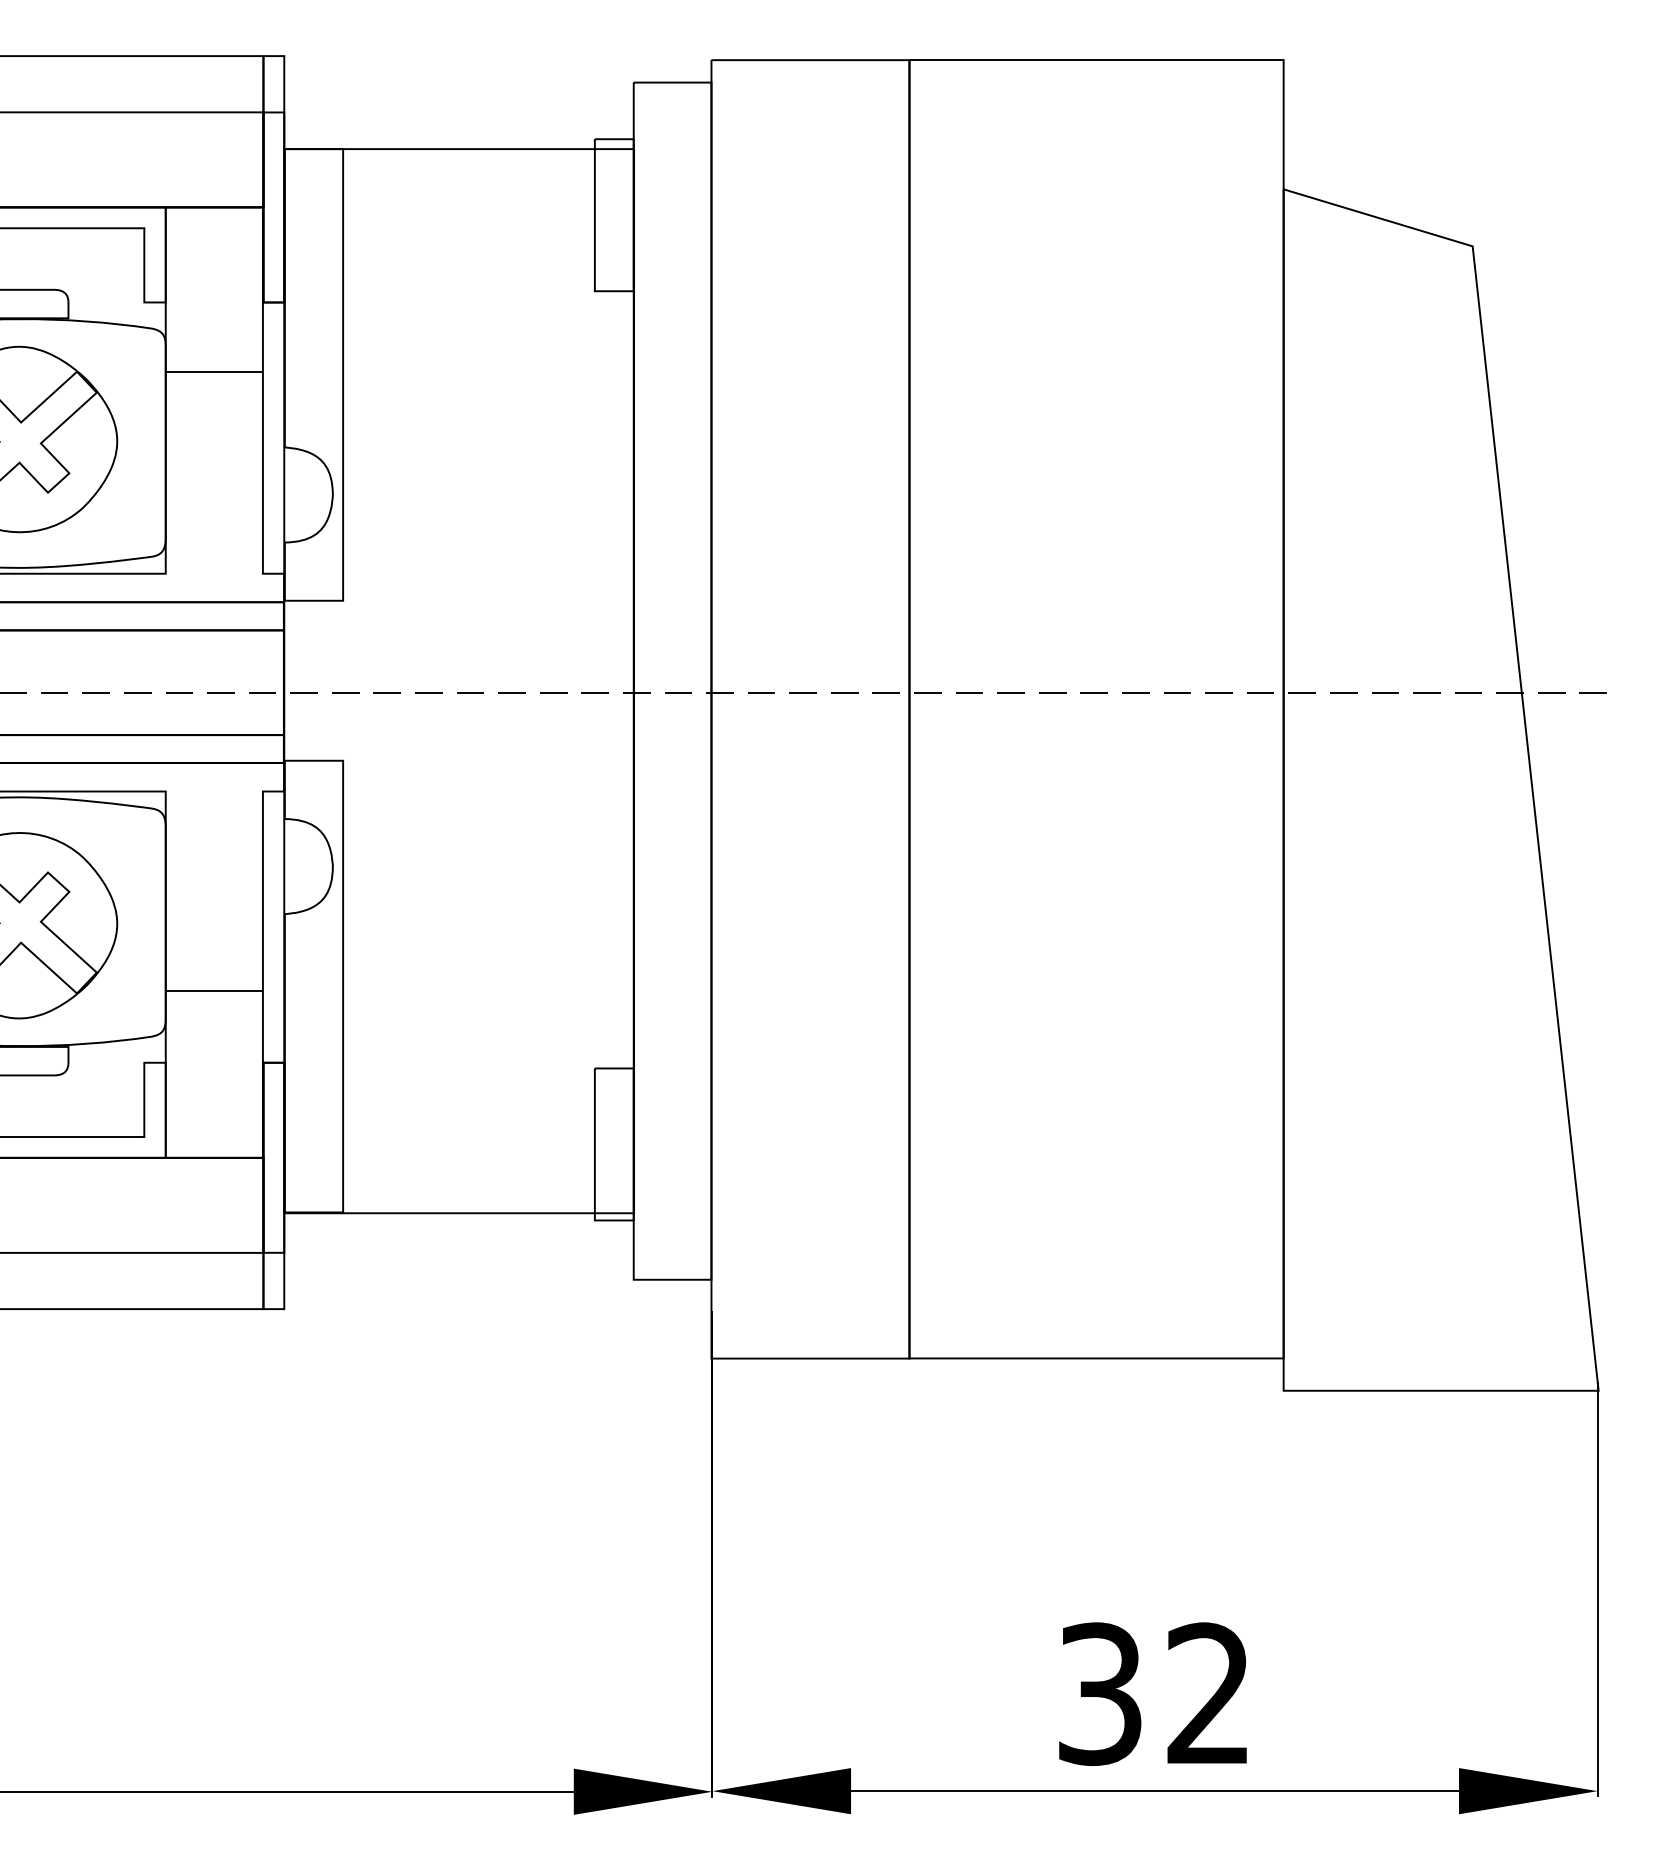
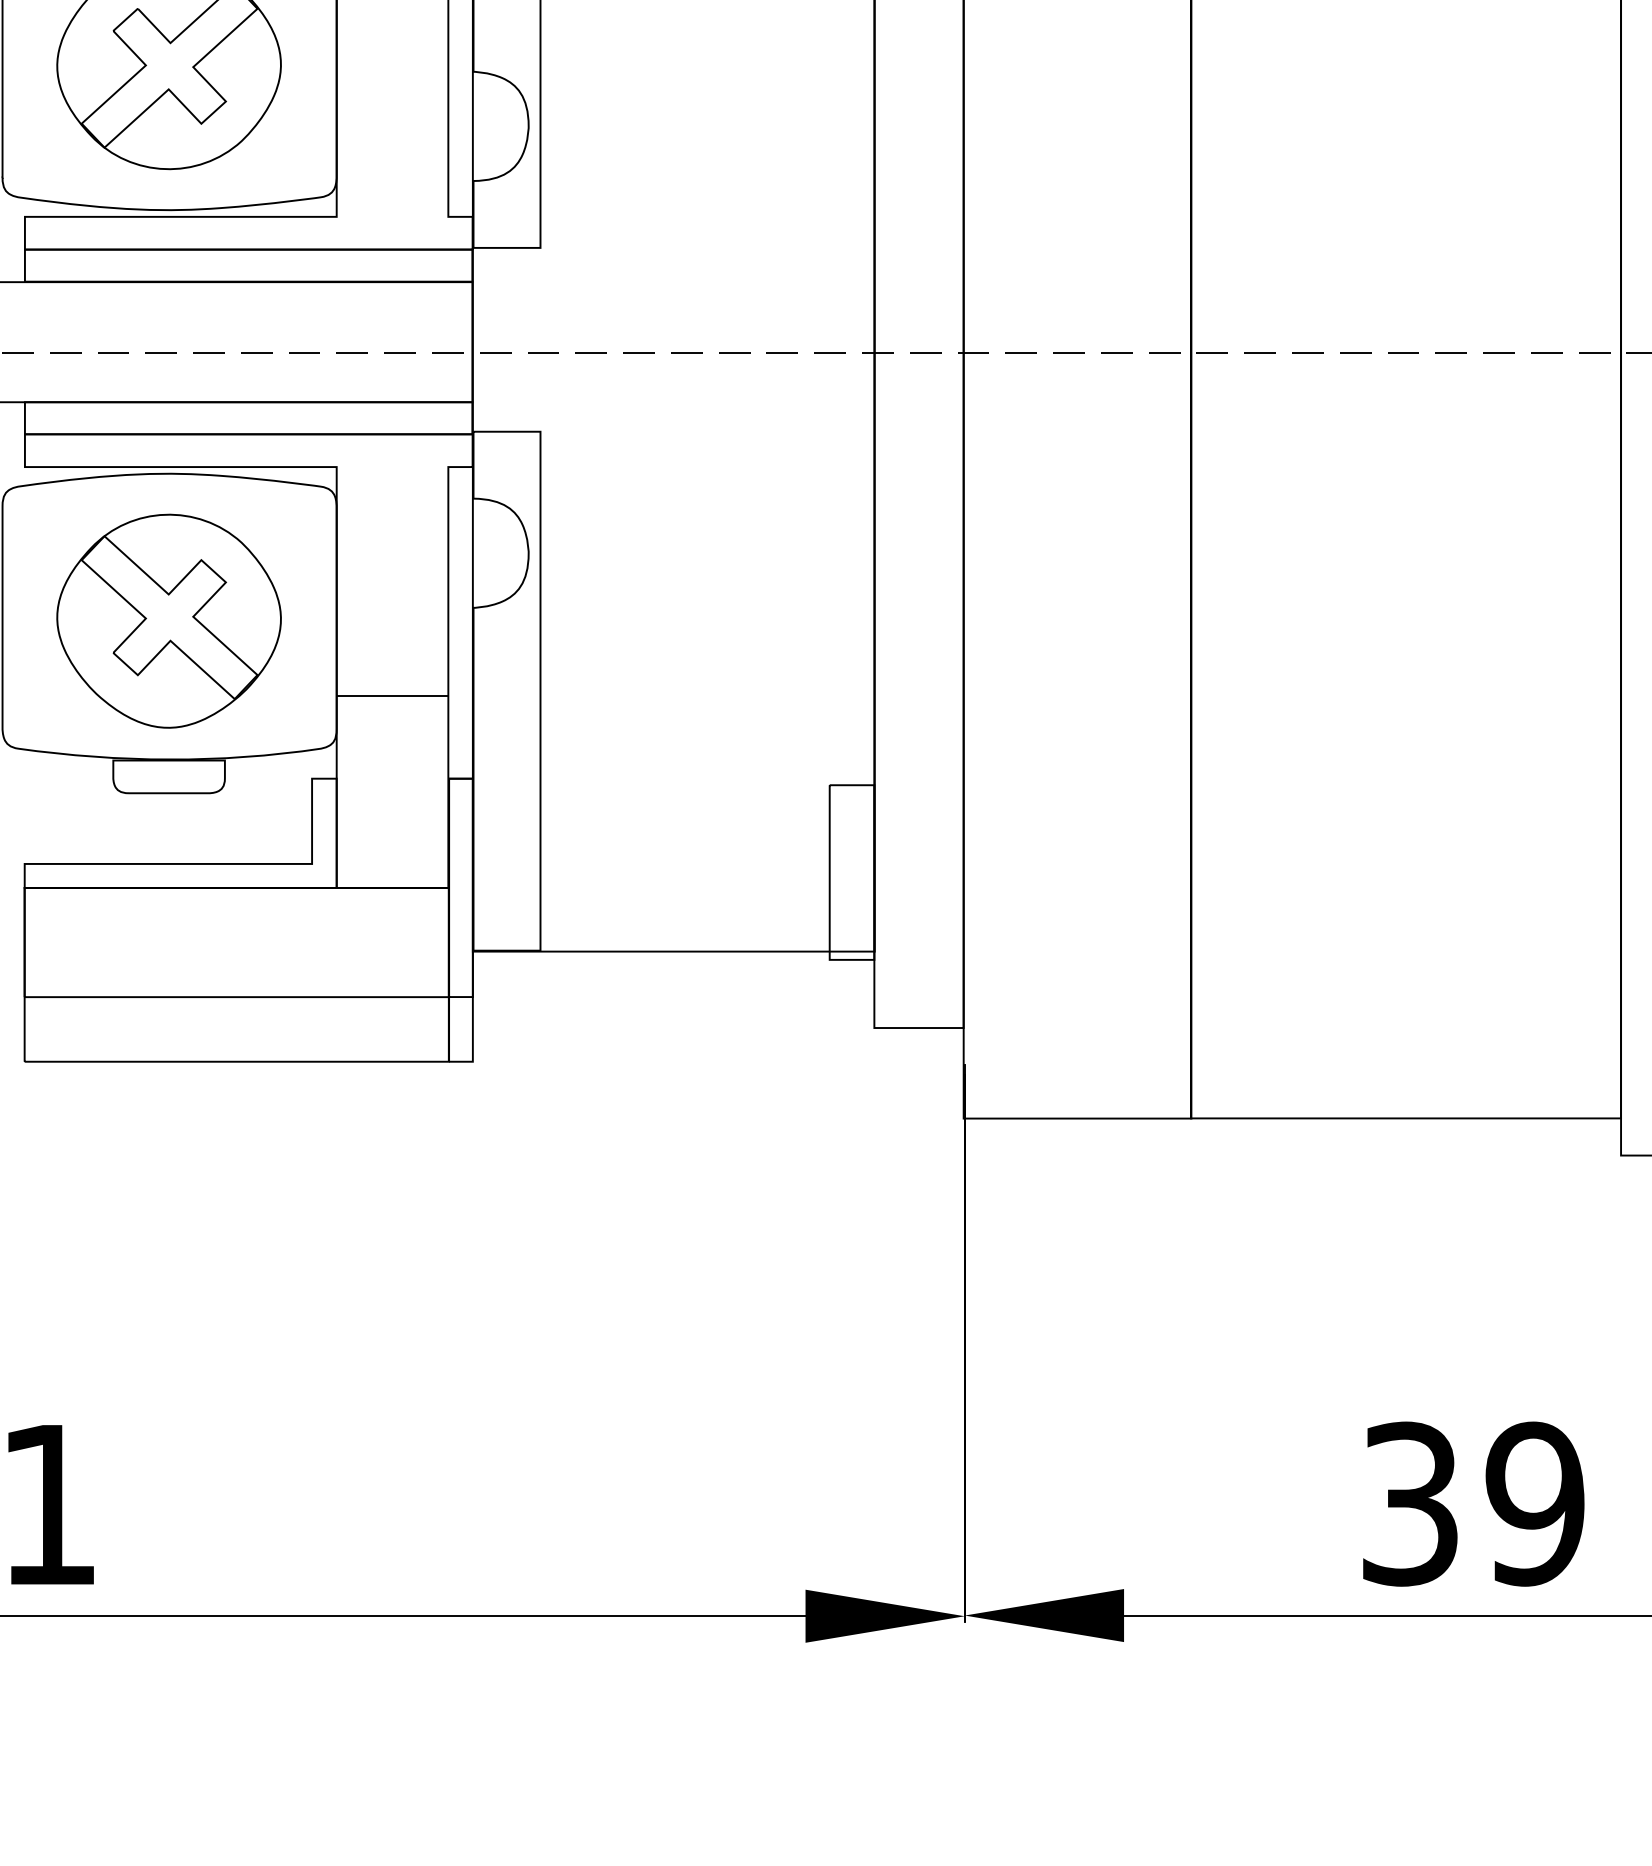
text: (1208, 1694) -> (1534, 1504), 32 -> 39

